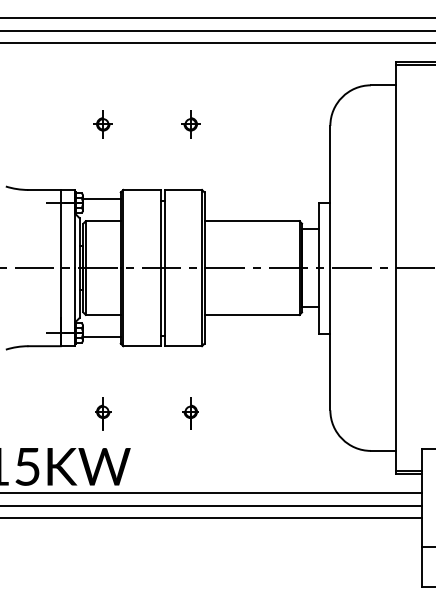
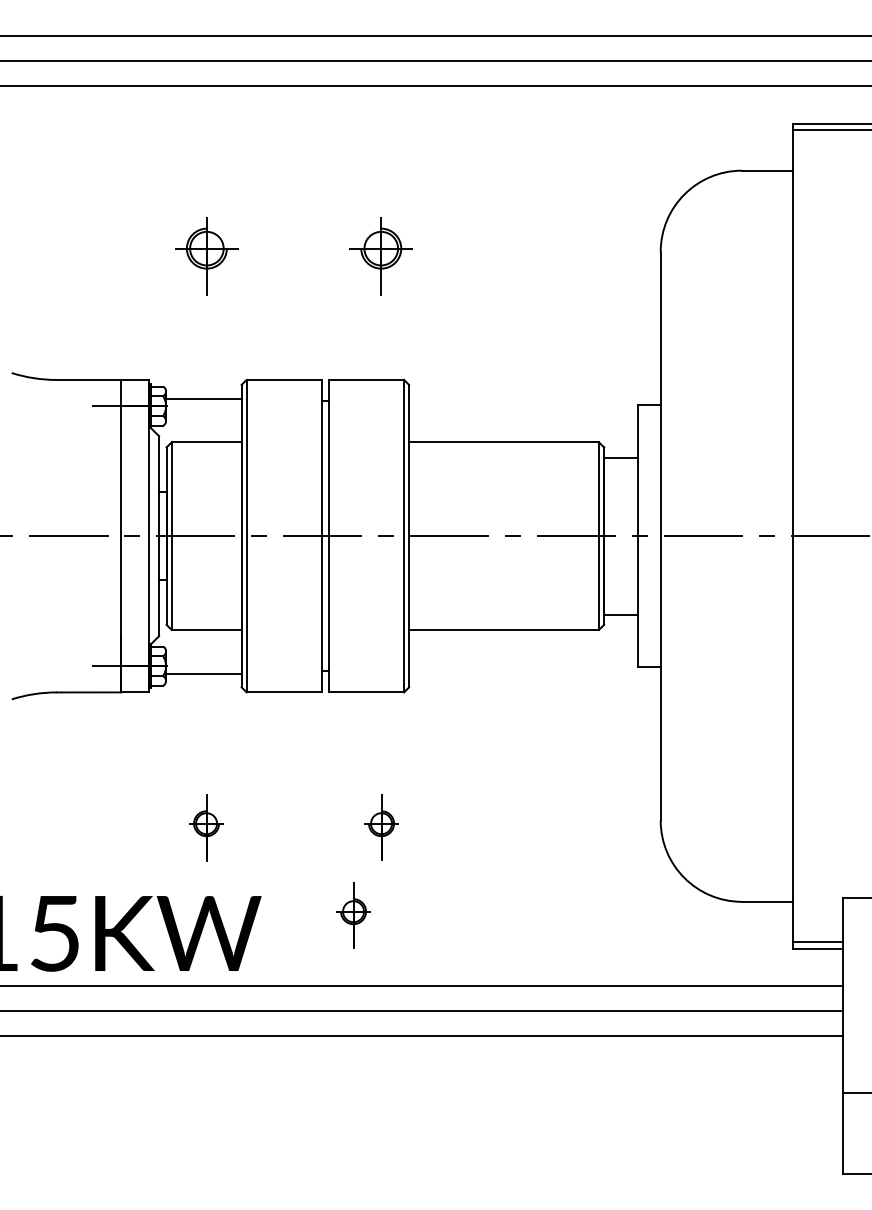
part: (102, 124) -> (205, 249), size x1.6
part: (190, 124) -> (381, 249), size x1.6
part: (176, 457) -> (353, 914), added

